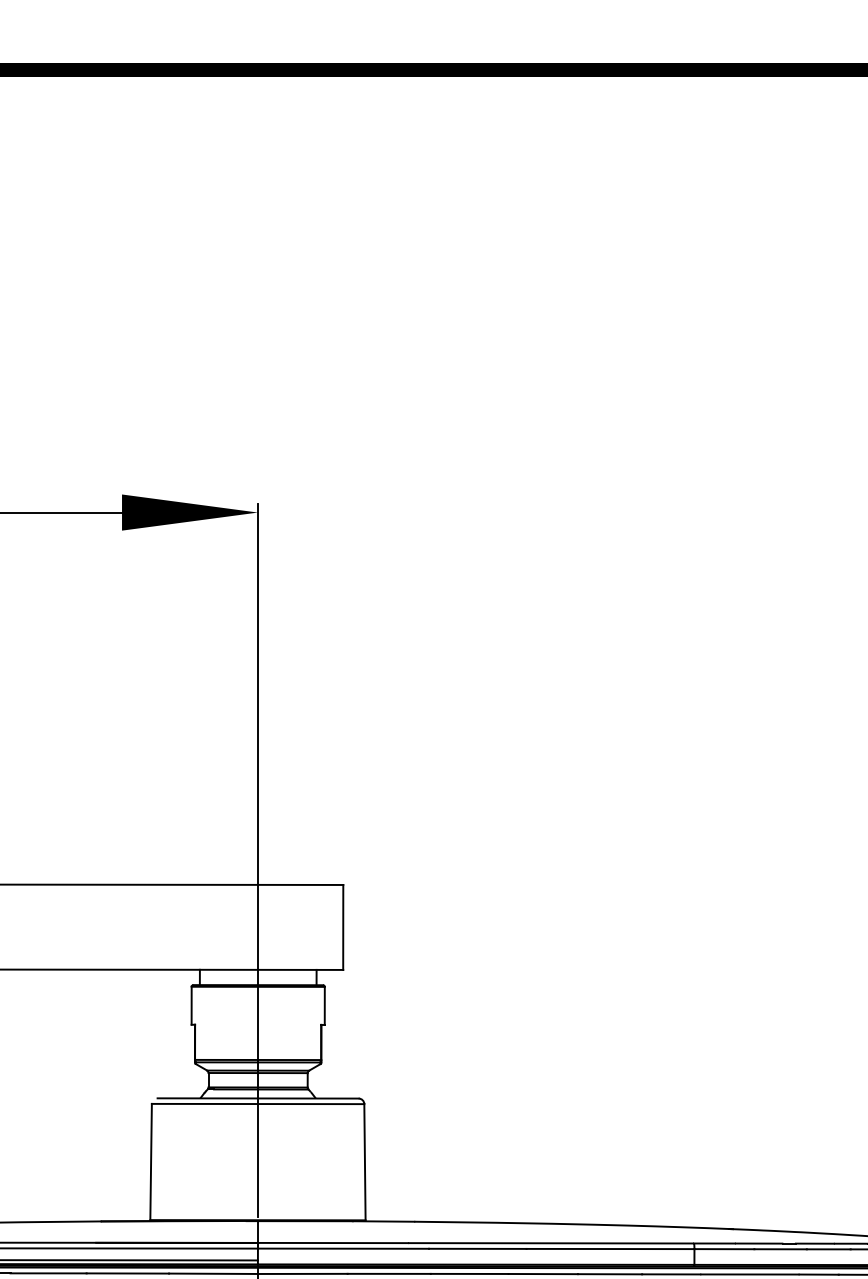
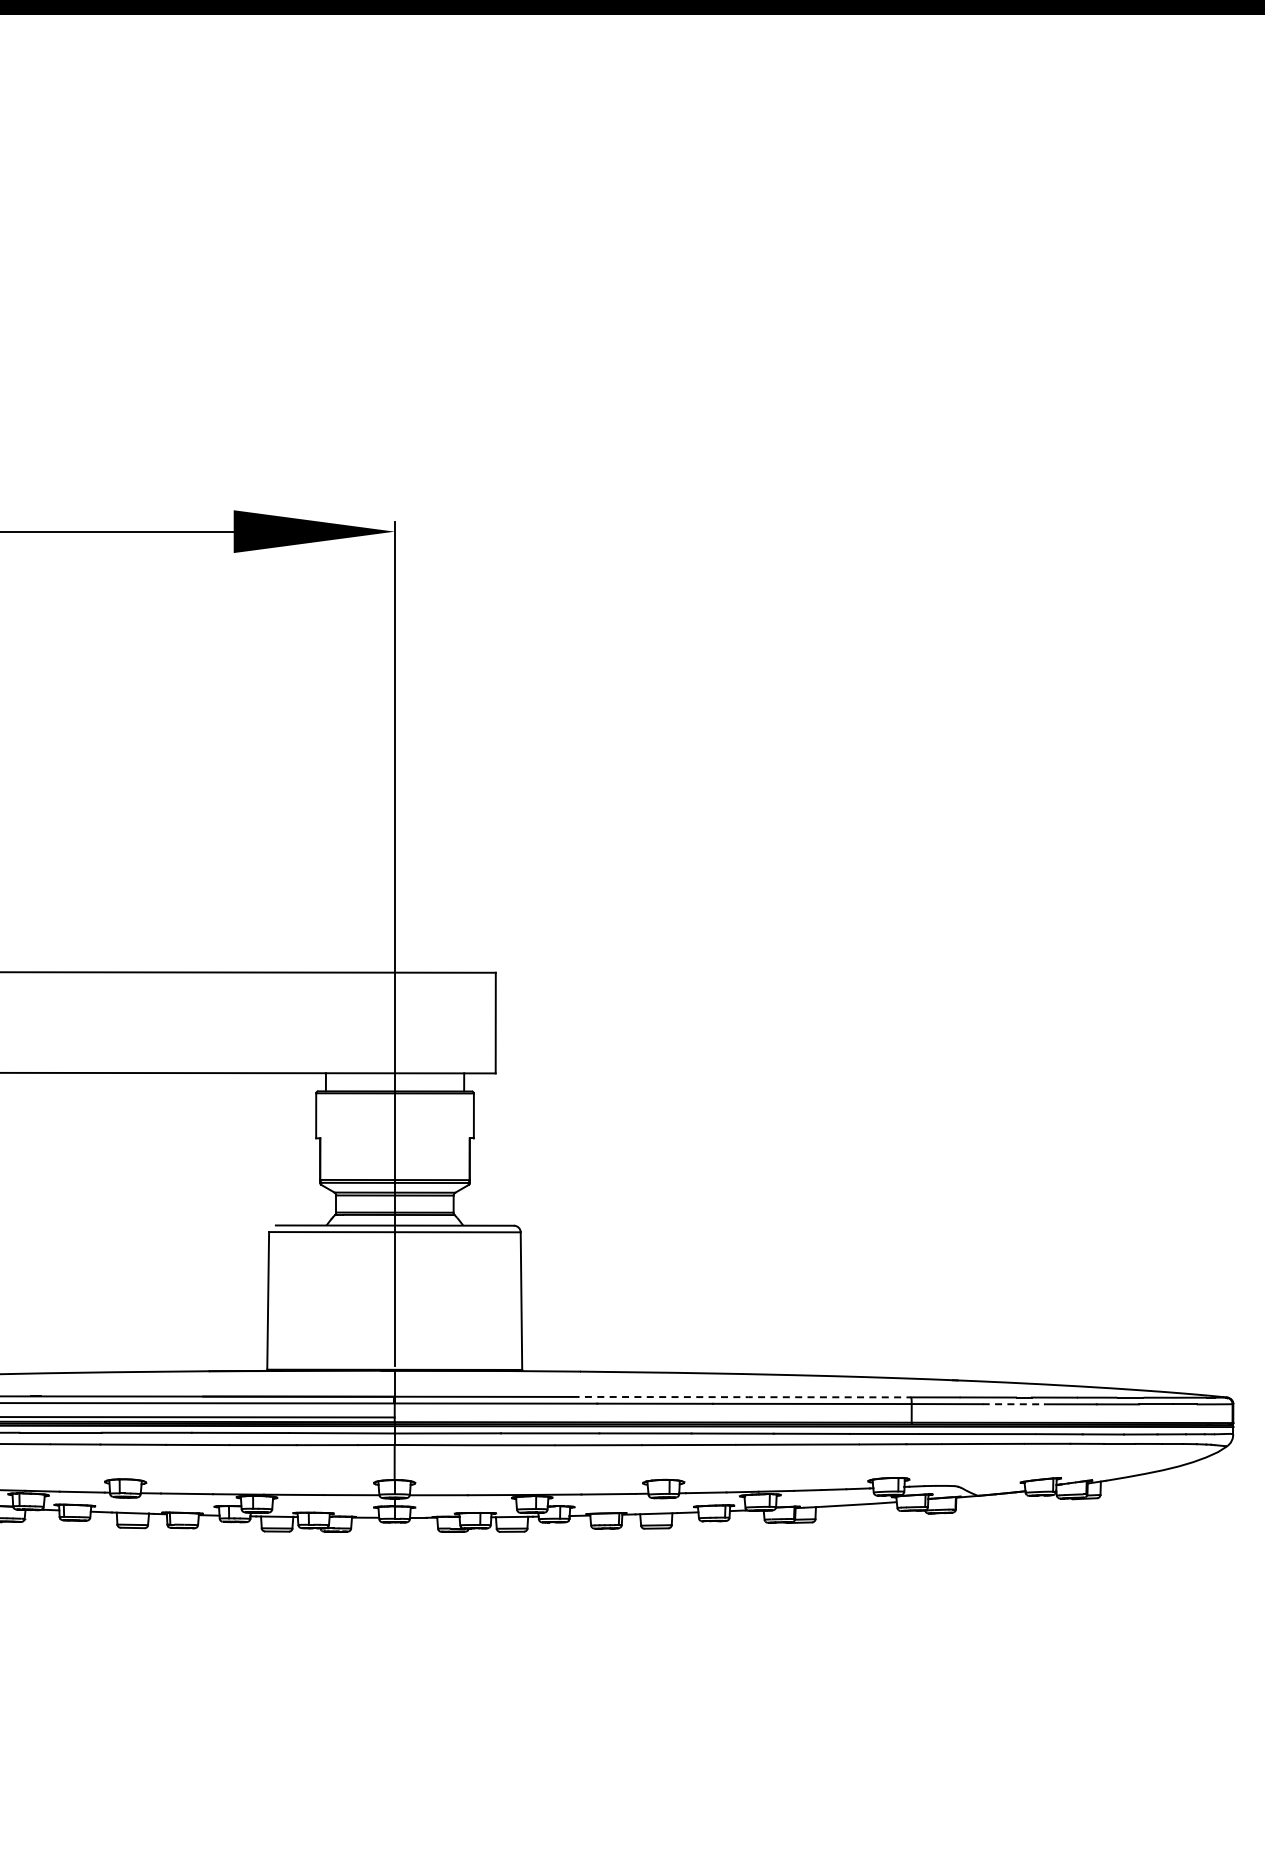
line: (551, 1243) -> (742, 1397), solid -> dashed
line: (781, 1249) -> (1014, 1404), solid -> dashed

